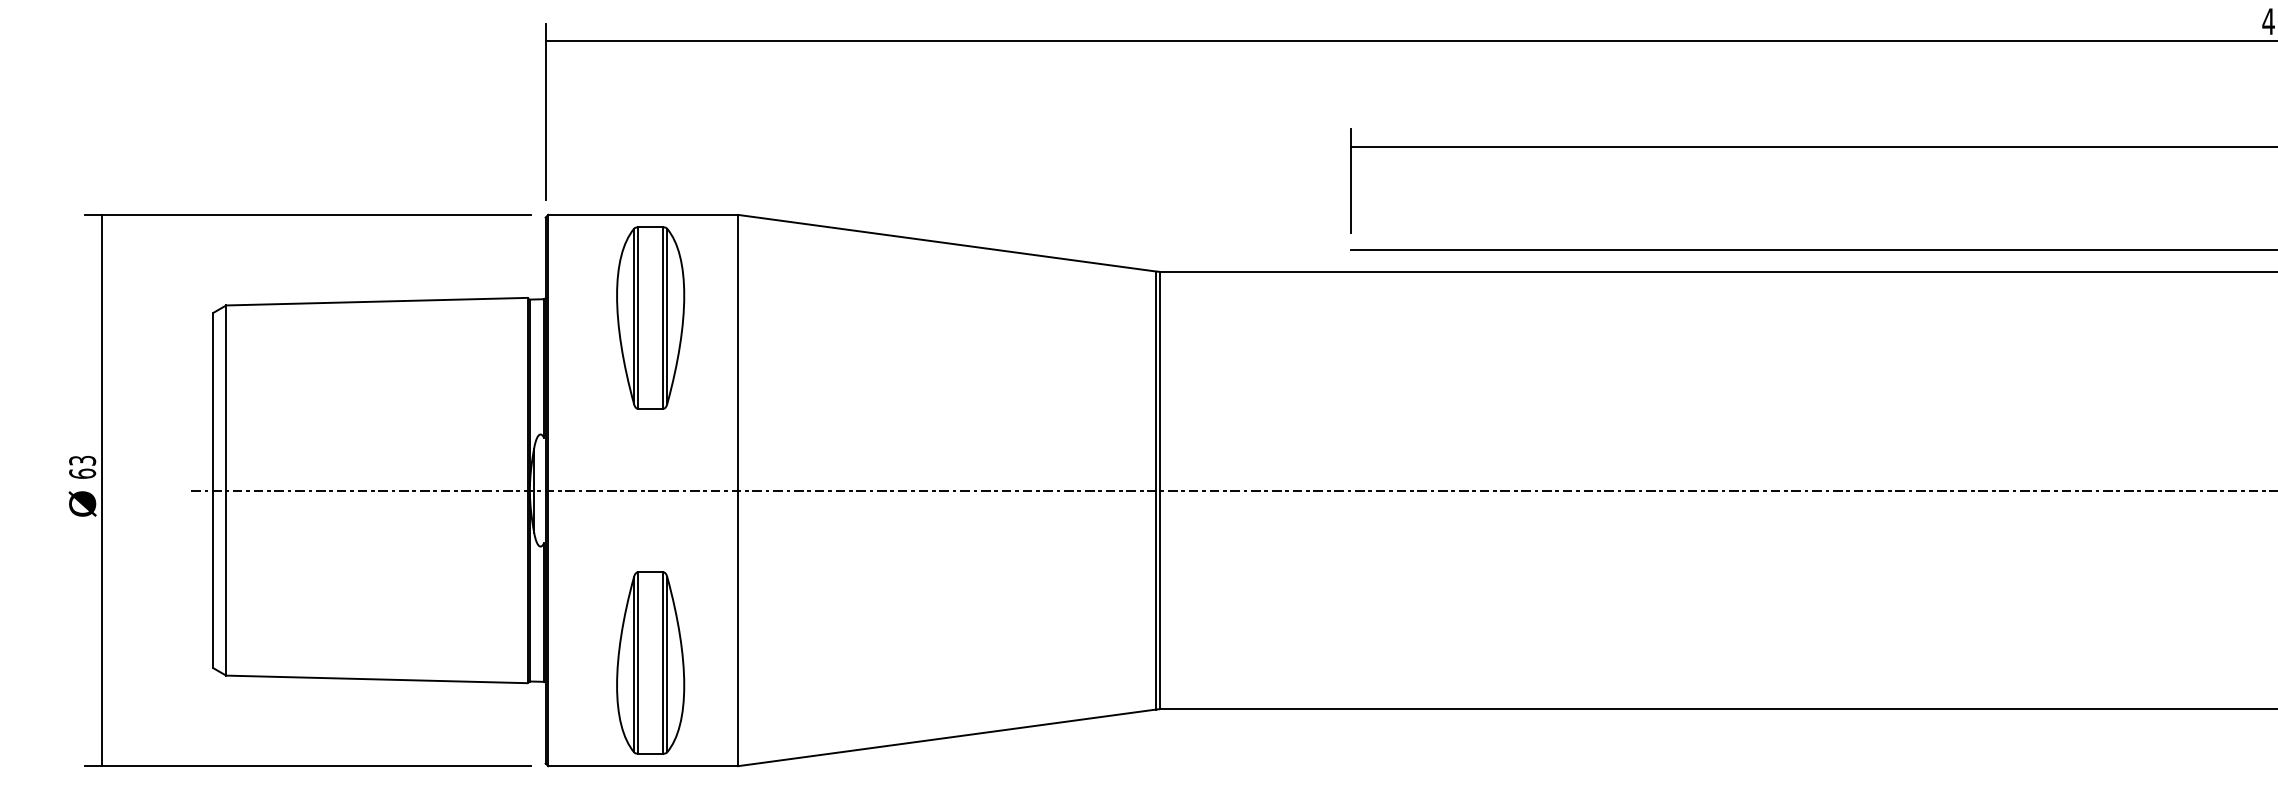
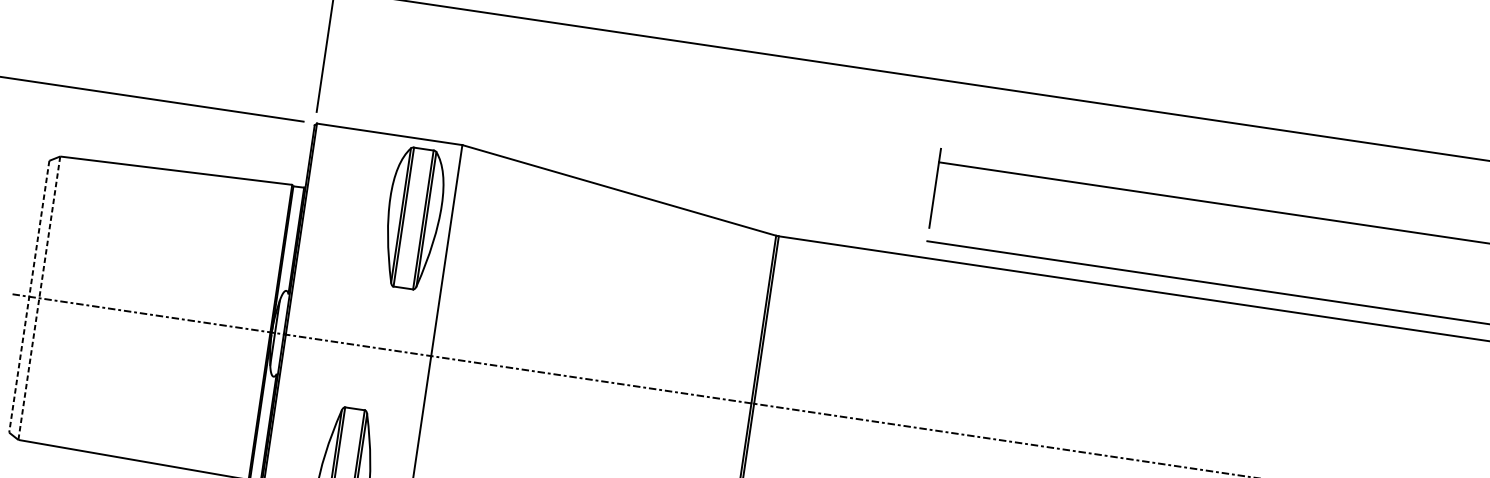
part: (650, 317) -> (413, 218), moved
line: (213, 490) -> (29, 296), solid -> dashed
line: (226, 491) -> (39, 298), solid -> dashed

